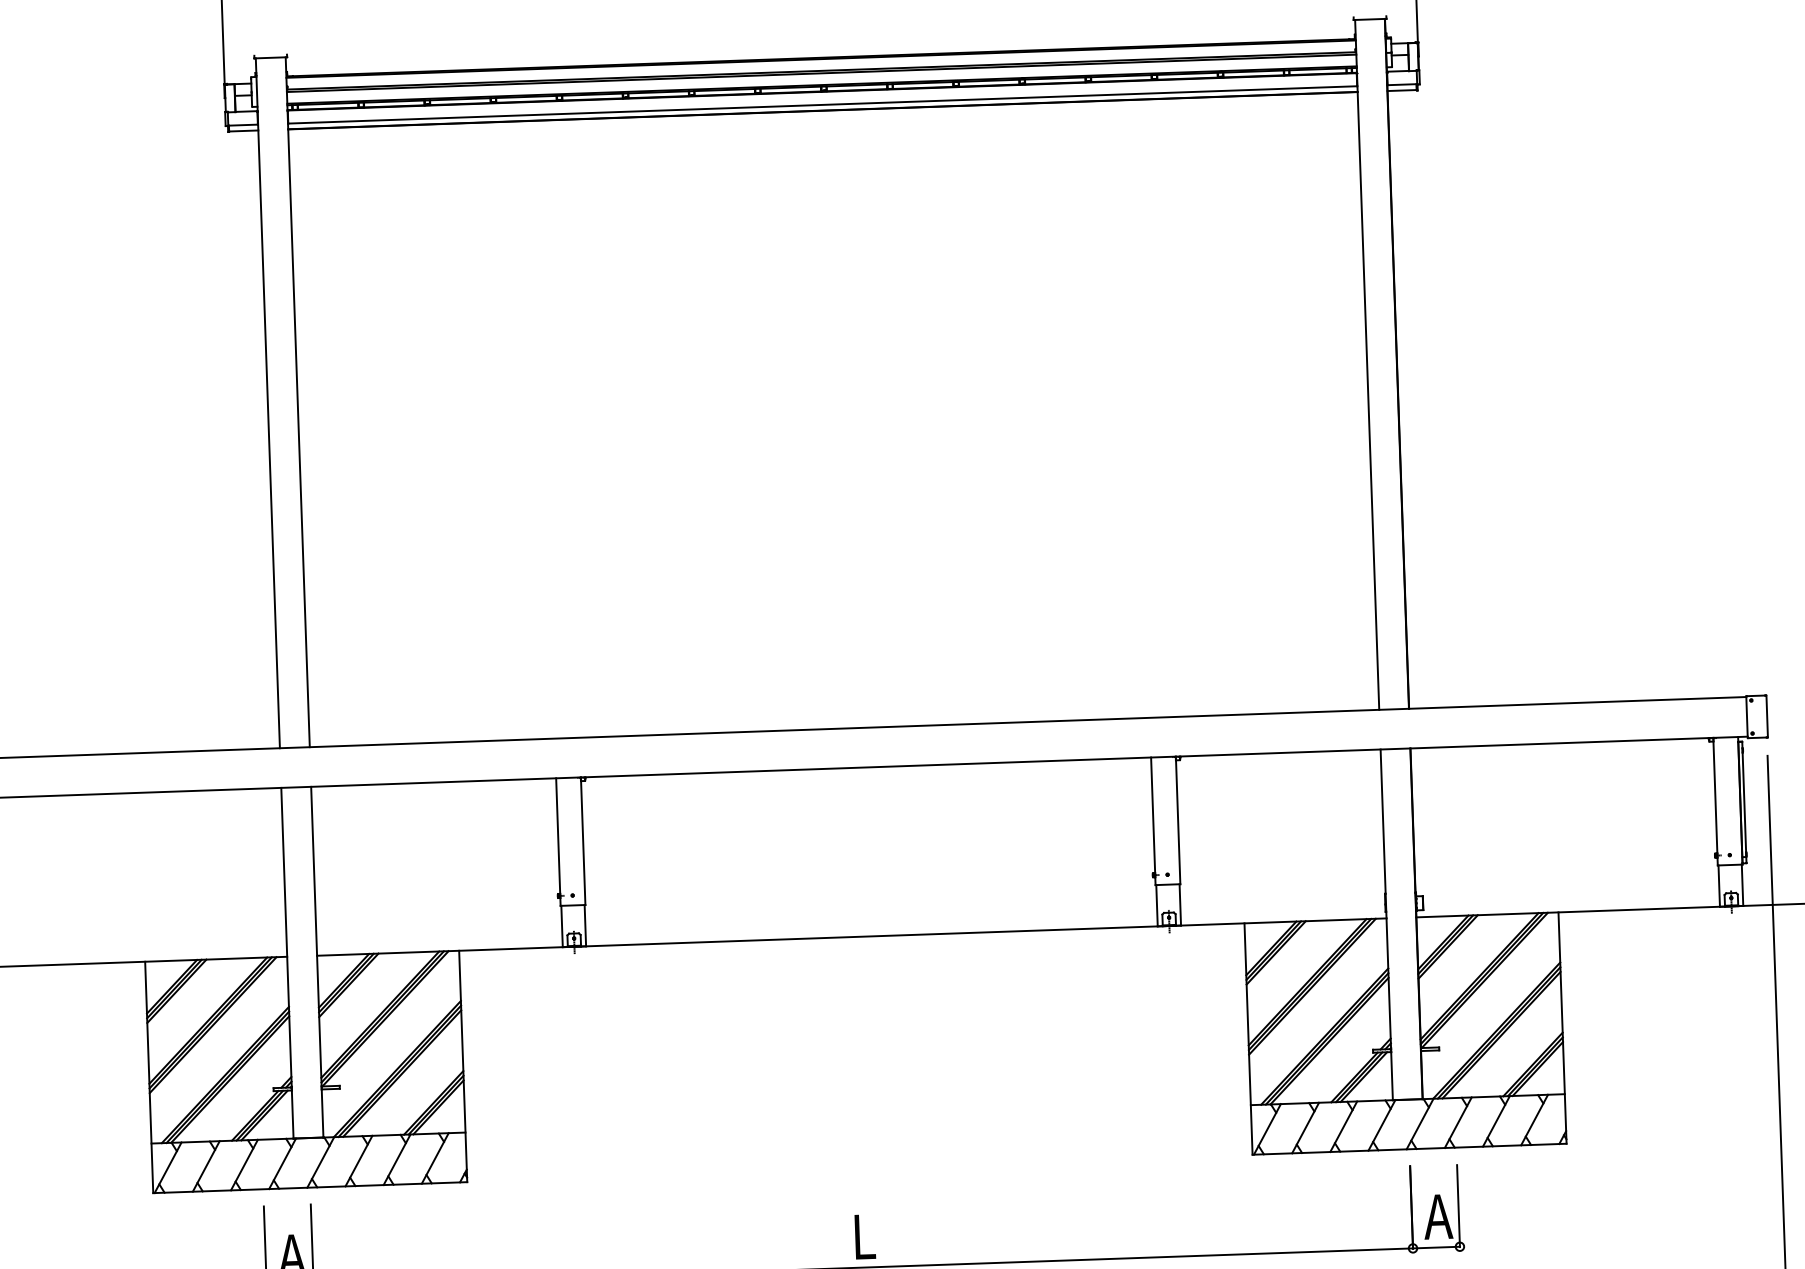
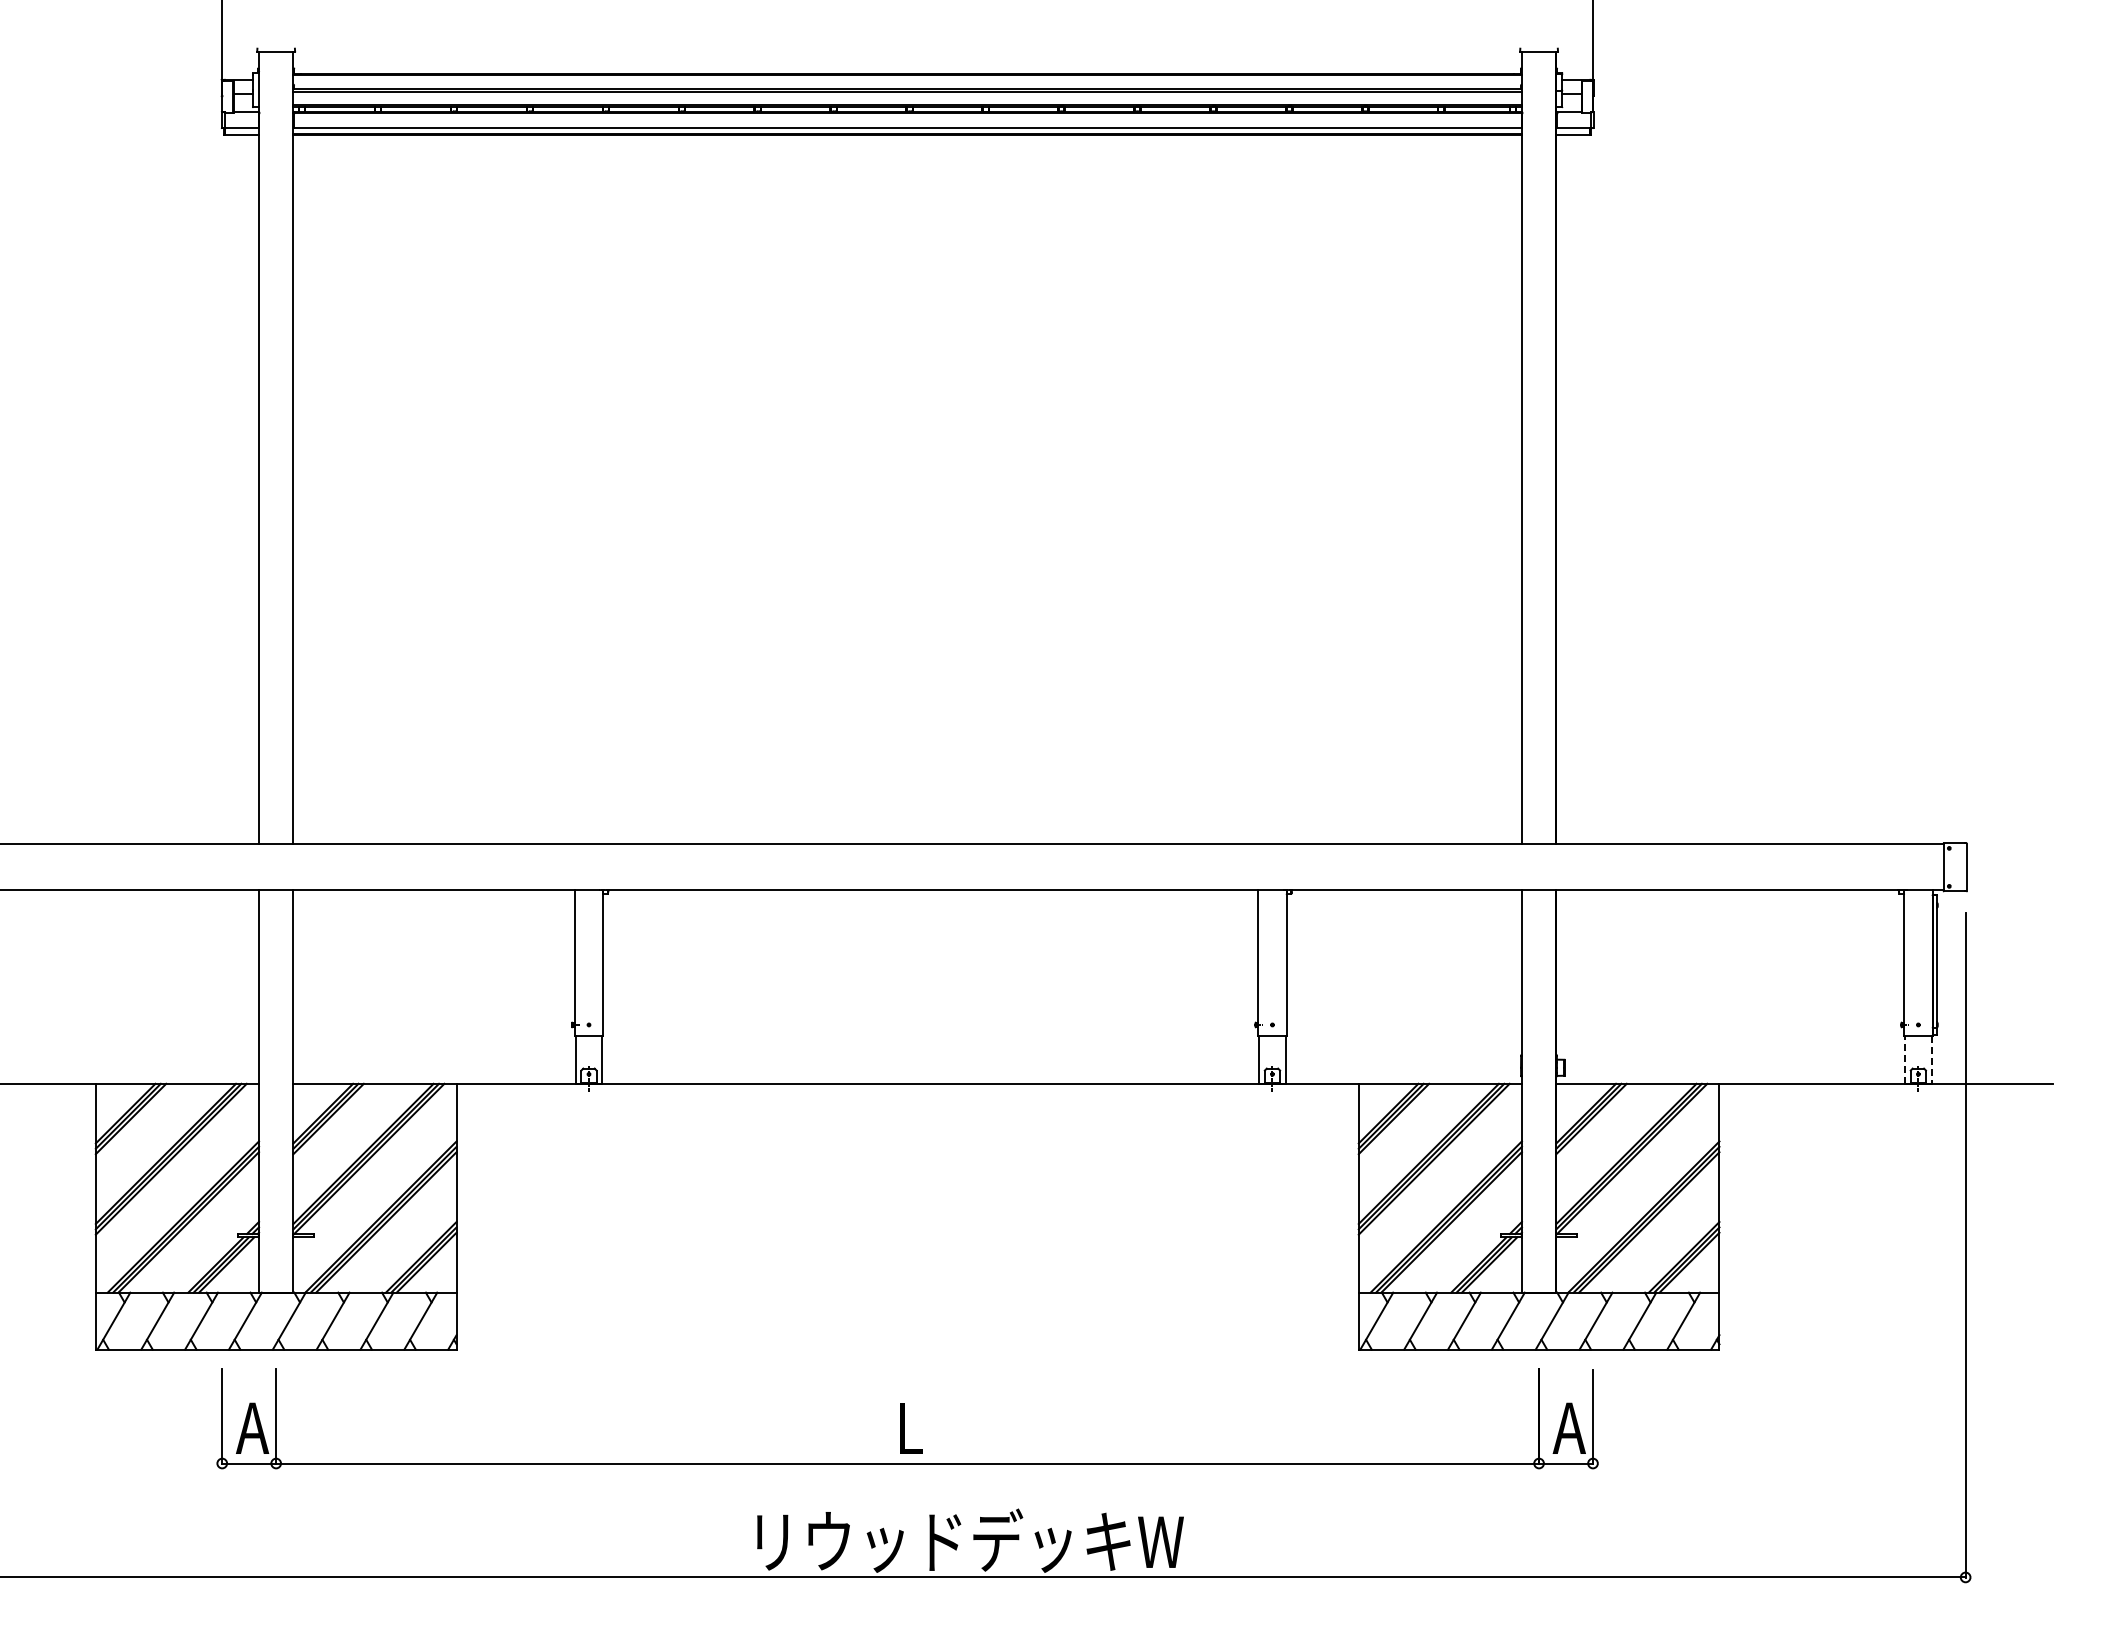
line: (1742, 885) -> (1931, 1060), solid -> dashed
line: (1718, 886) -> (1904, 1060), solid -> dashed

